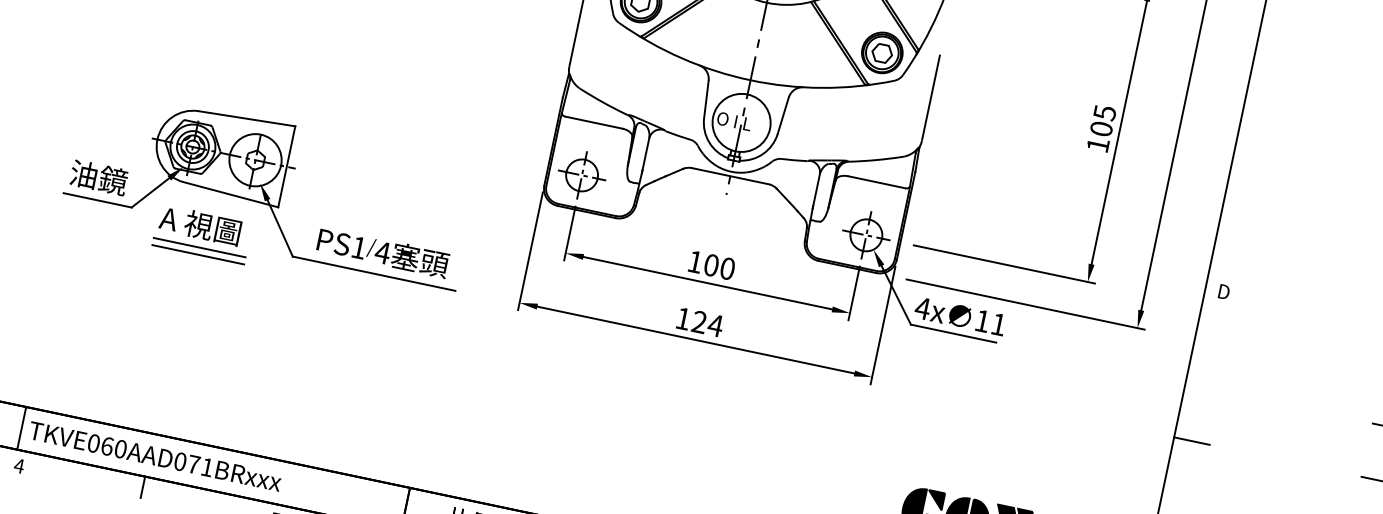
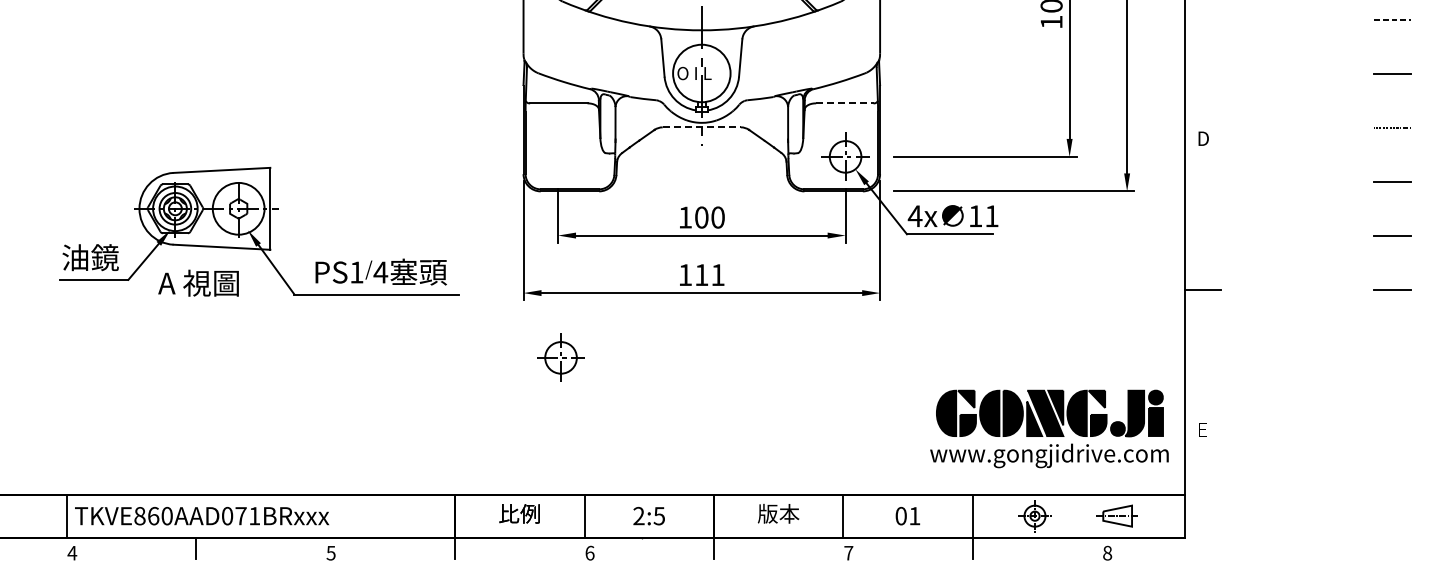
part: (581, 174) -> (560, 357), moved
line: (731, 176) -> (702, 127), solid -> dashed
line: (876, 182) -> (844, 103), solid -> dashed
line: (199, 247) -> (202, 304), removed
line: (198, 255) -> (202, 312), removed
text: (708, 323) -> (710, 274), 124 -> 111
text: (93, 442) -> (139, 515), TKVE060AAD071BRxxx -> TKVE860AAD071BRxxx

